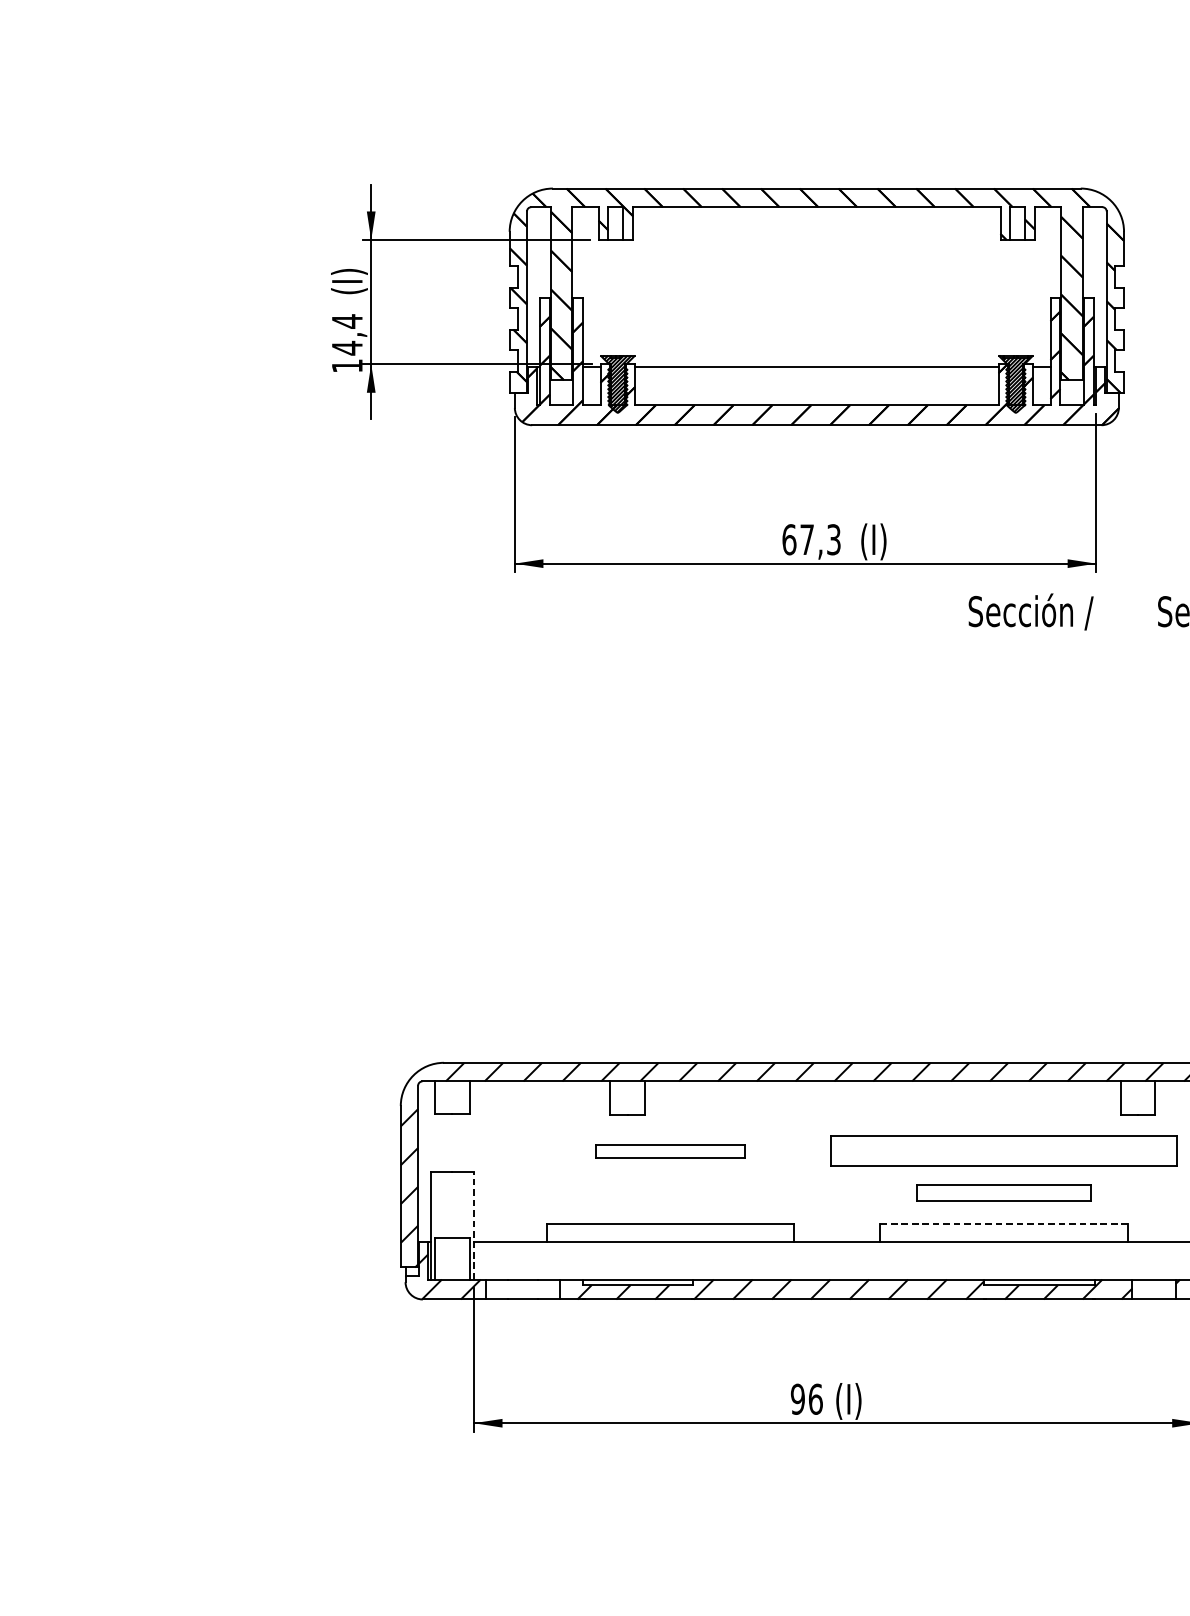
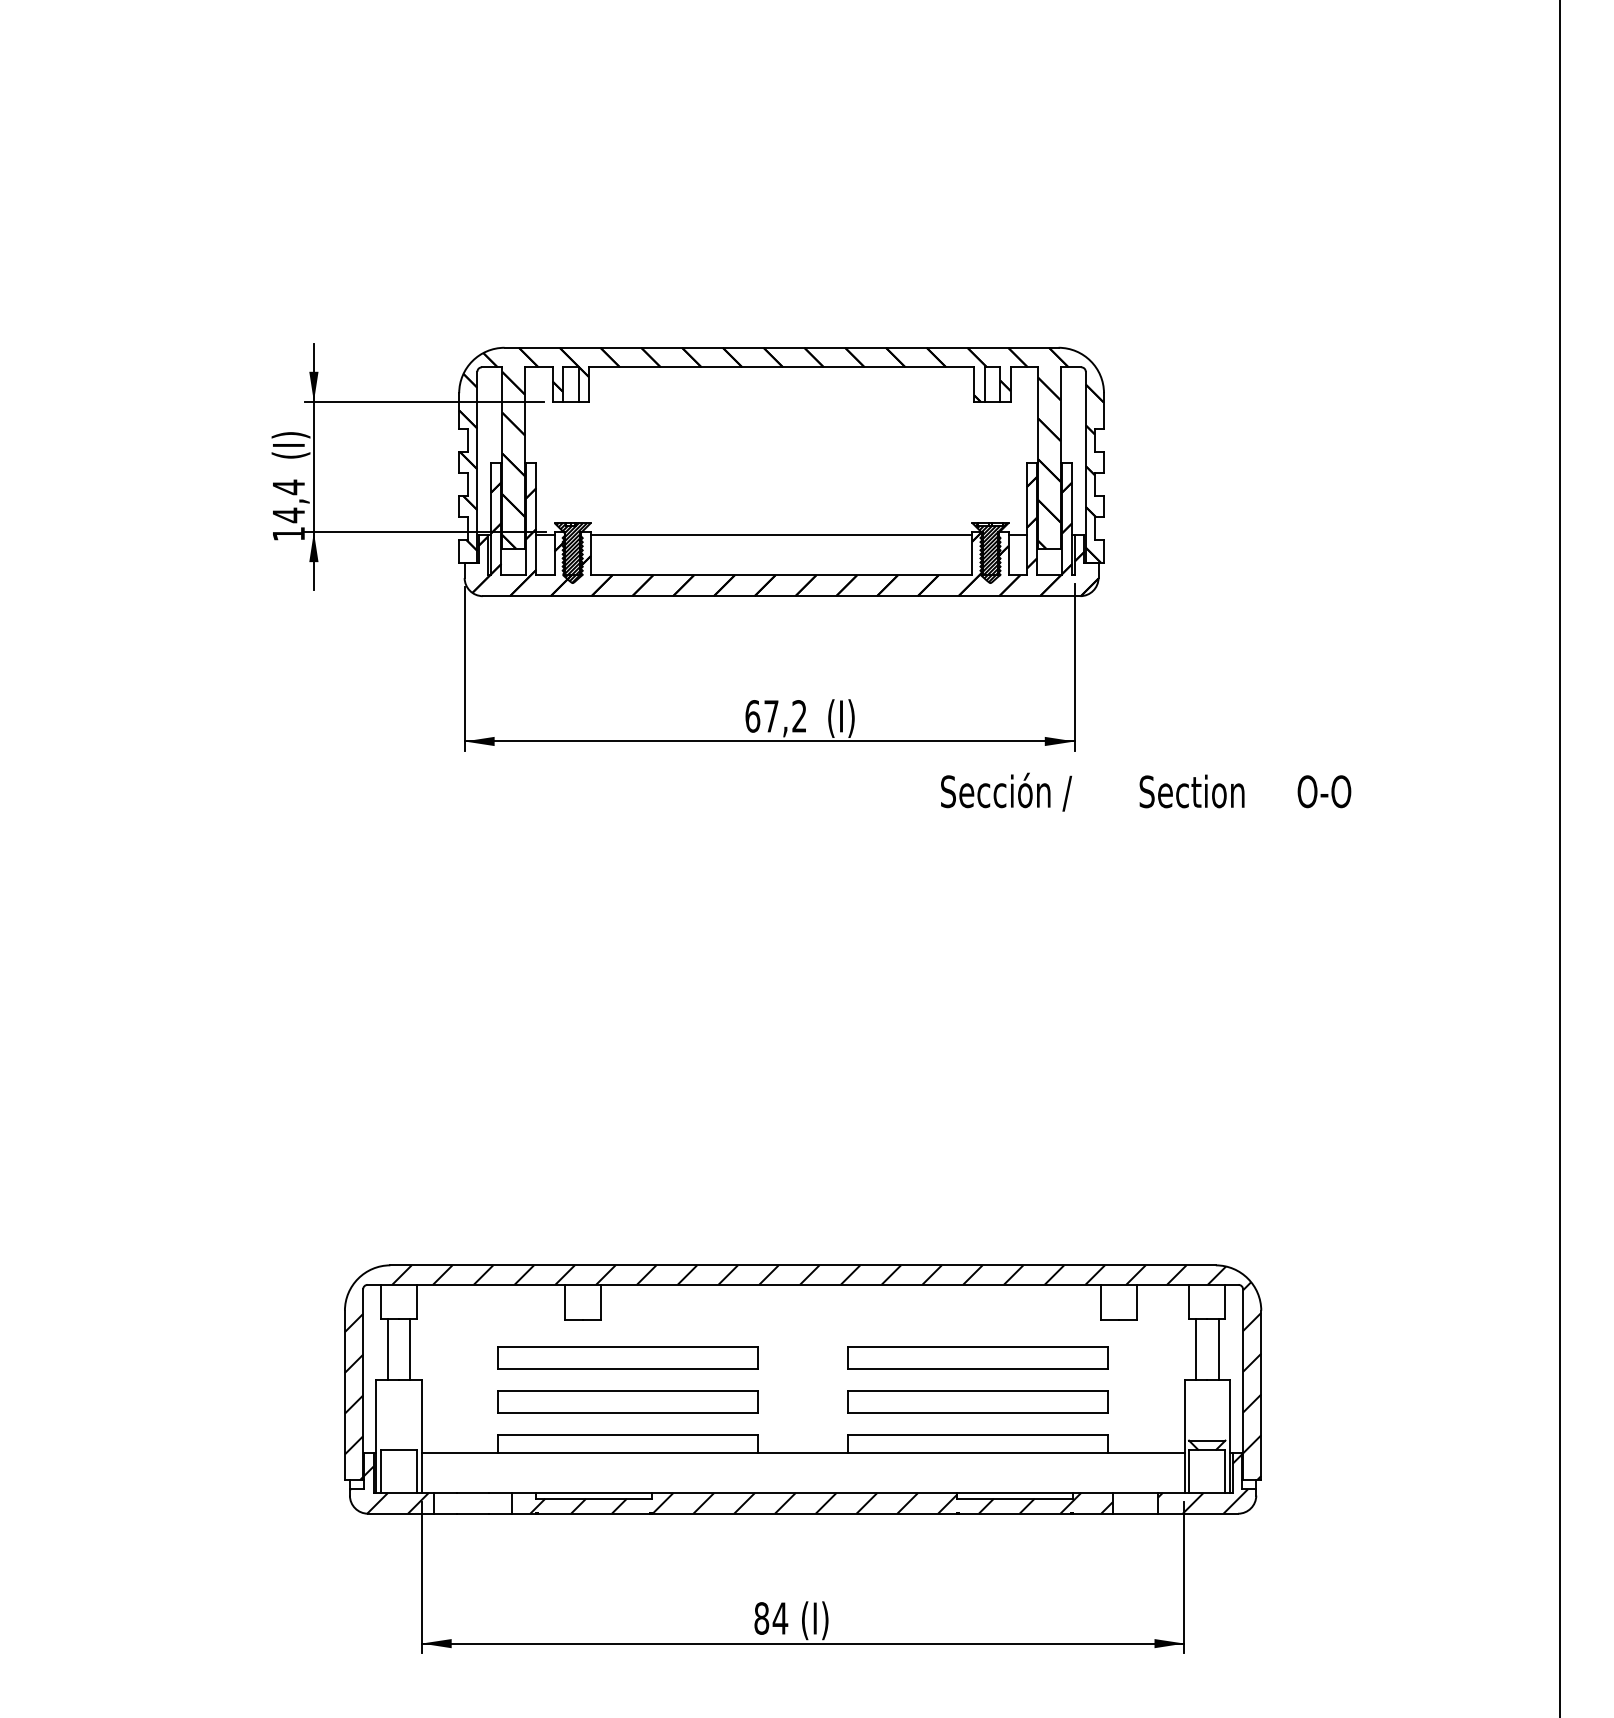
text: (833, 539) -> (799, 716), 67,3 -> 67,2
line: (441, 1142) -> (387, 1349), added
line: (463, 1142) -> (410, 1349), added
part: (670, 1150) -> (627, 1357), size x1.67
part: (1003, 1150) -> (977, 1357), size x0.71
part: (670, 1192) -> (627, 1401), added
part: (1003, 1192) -> (977, 1401), size x1.43
line: (1004, 1223) -> (978, 1434), dashed -> solid
line: (473, 1225) -> (421, 1436), dashed -> solid
text: (807, 1399) -> (771, 1618), 96 -> 84

